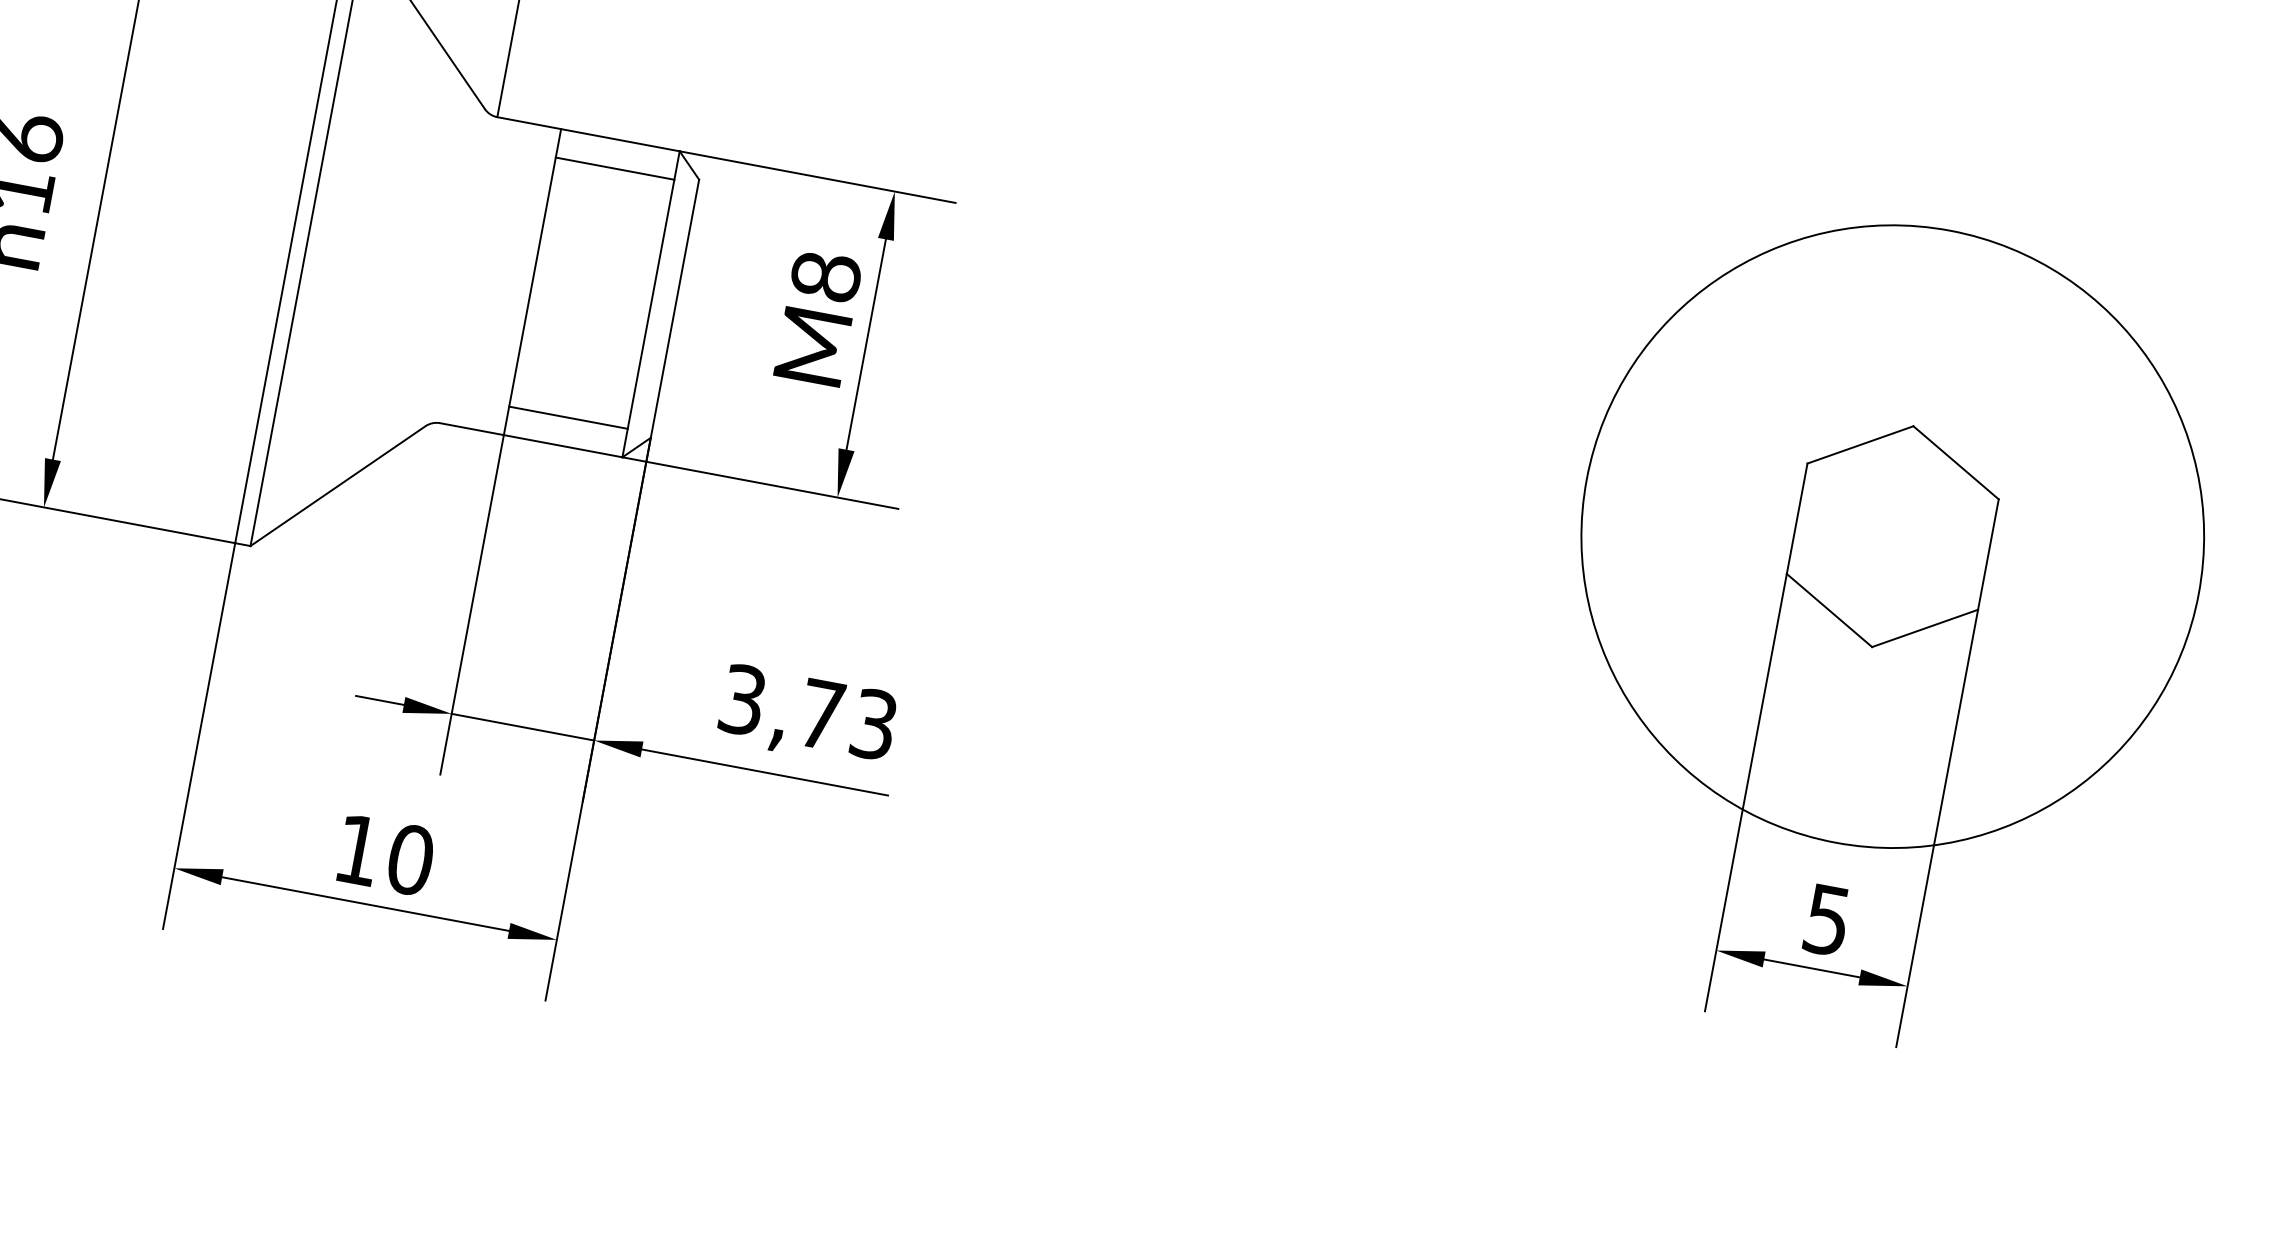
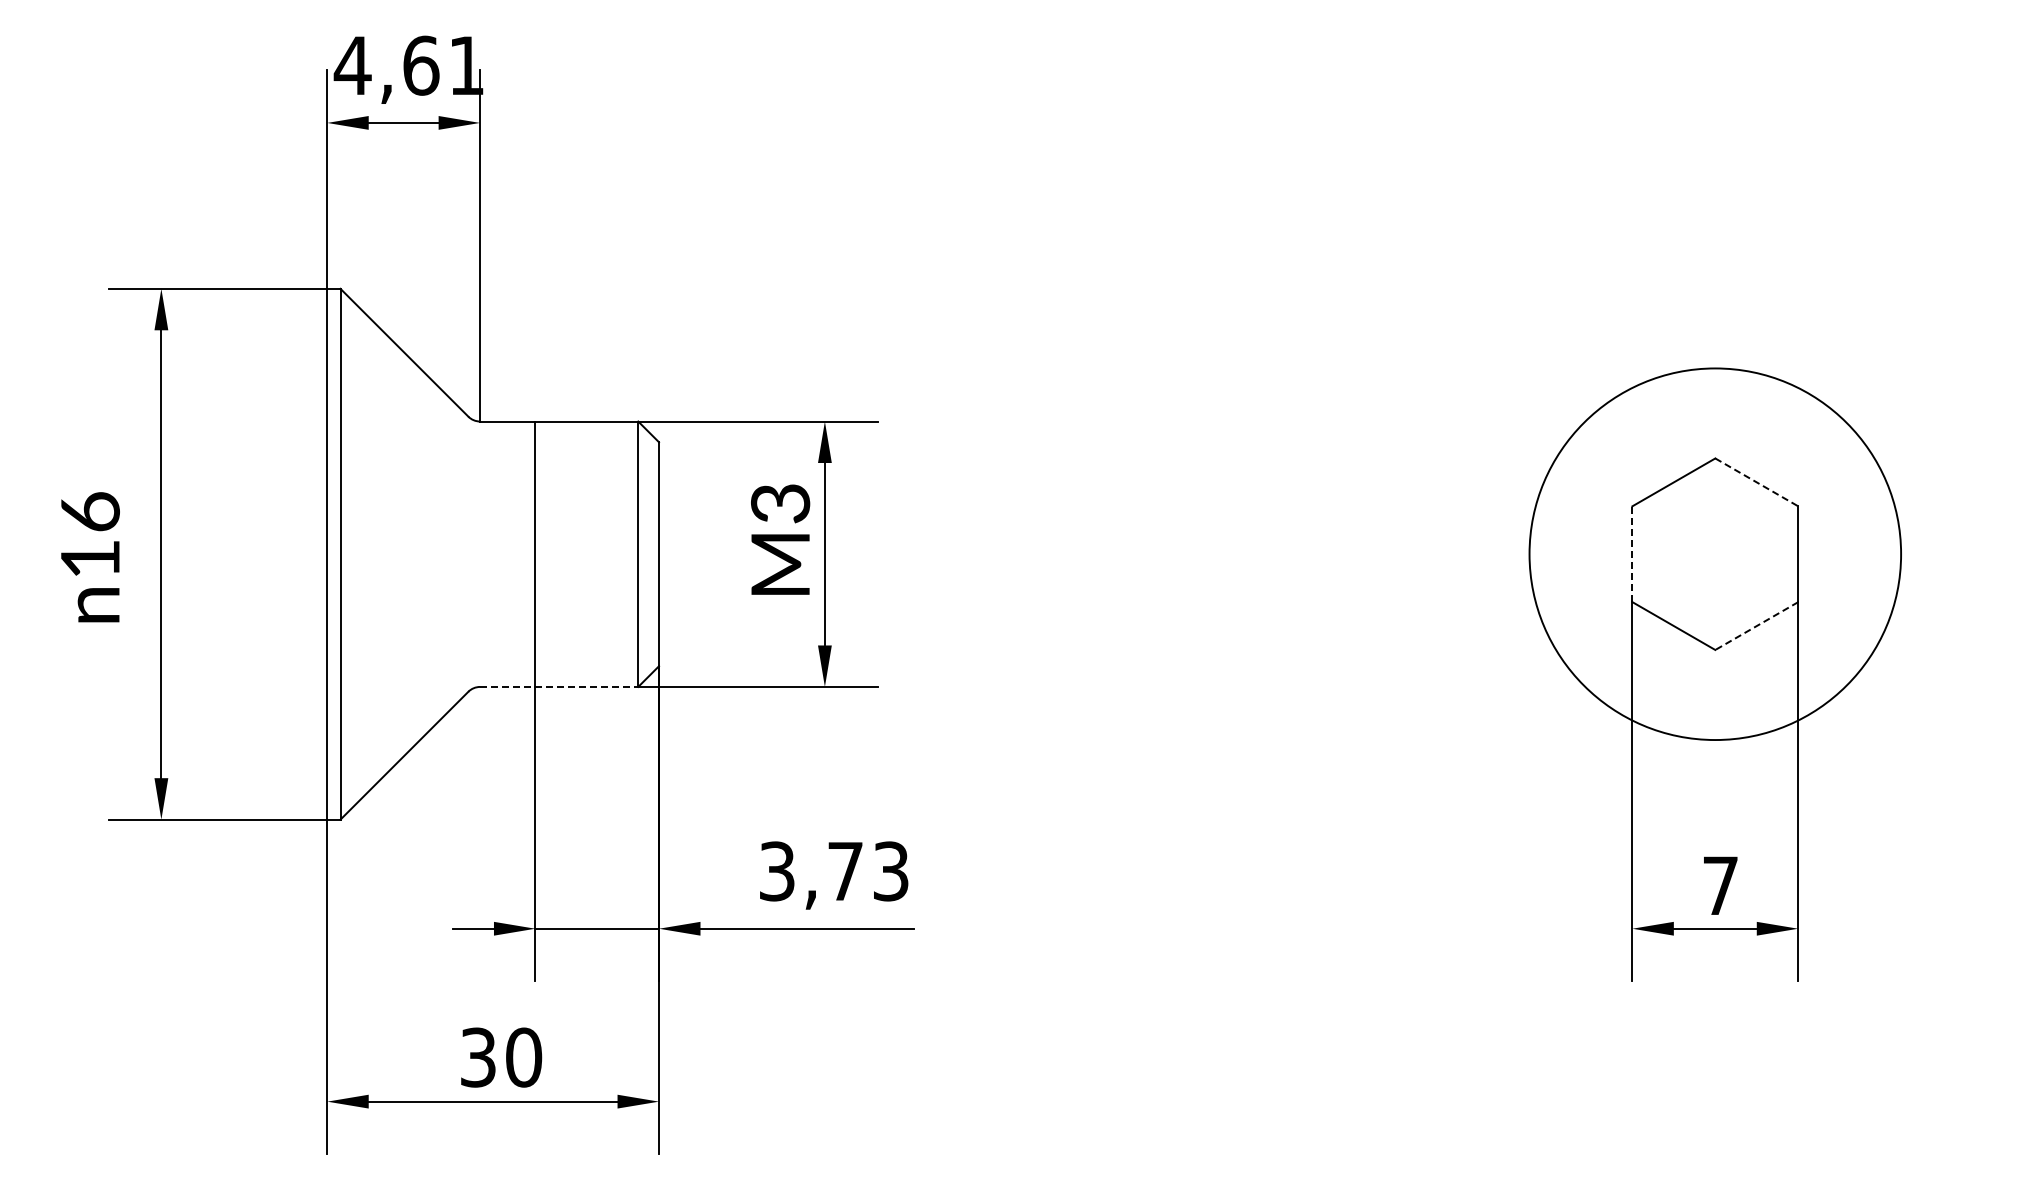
line: (614, 168) -> (586, 446), removed
text: (825, 276) -> (780, 503), M8 -> M3
line: (568, 417) -> (586, 662), removed
line: (531, 439) -> (559, 686), solid -> dashed
line: (1955, 462) -> (1756, 482), solid -> dashed
line: (1797, 519) -> (1632, 554), solid -> dashed
circle: (1891, 535) -> (1714, 553), size x0.7
line: (1924, 628) -> (1756, 626), solid -> dashed
text: (358, 850) -> (478, 1057), 10 -> 30
text: (1827, 919) -> (1720, 885), 5 -> 7

